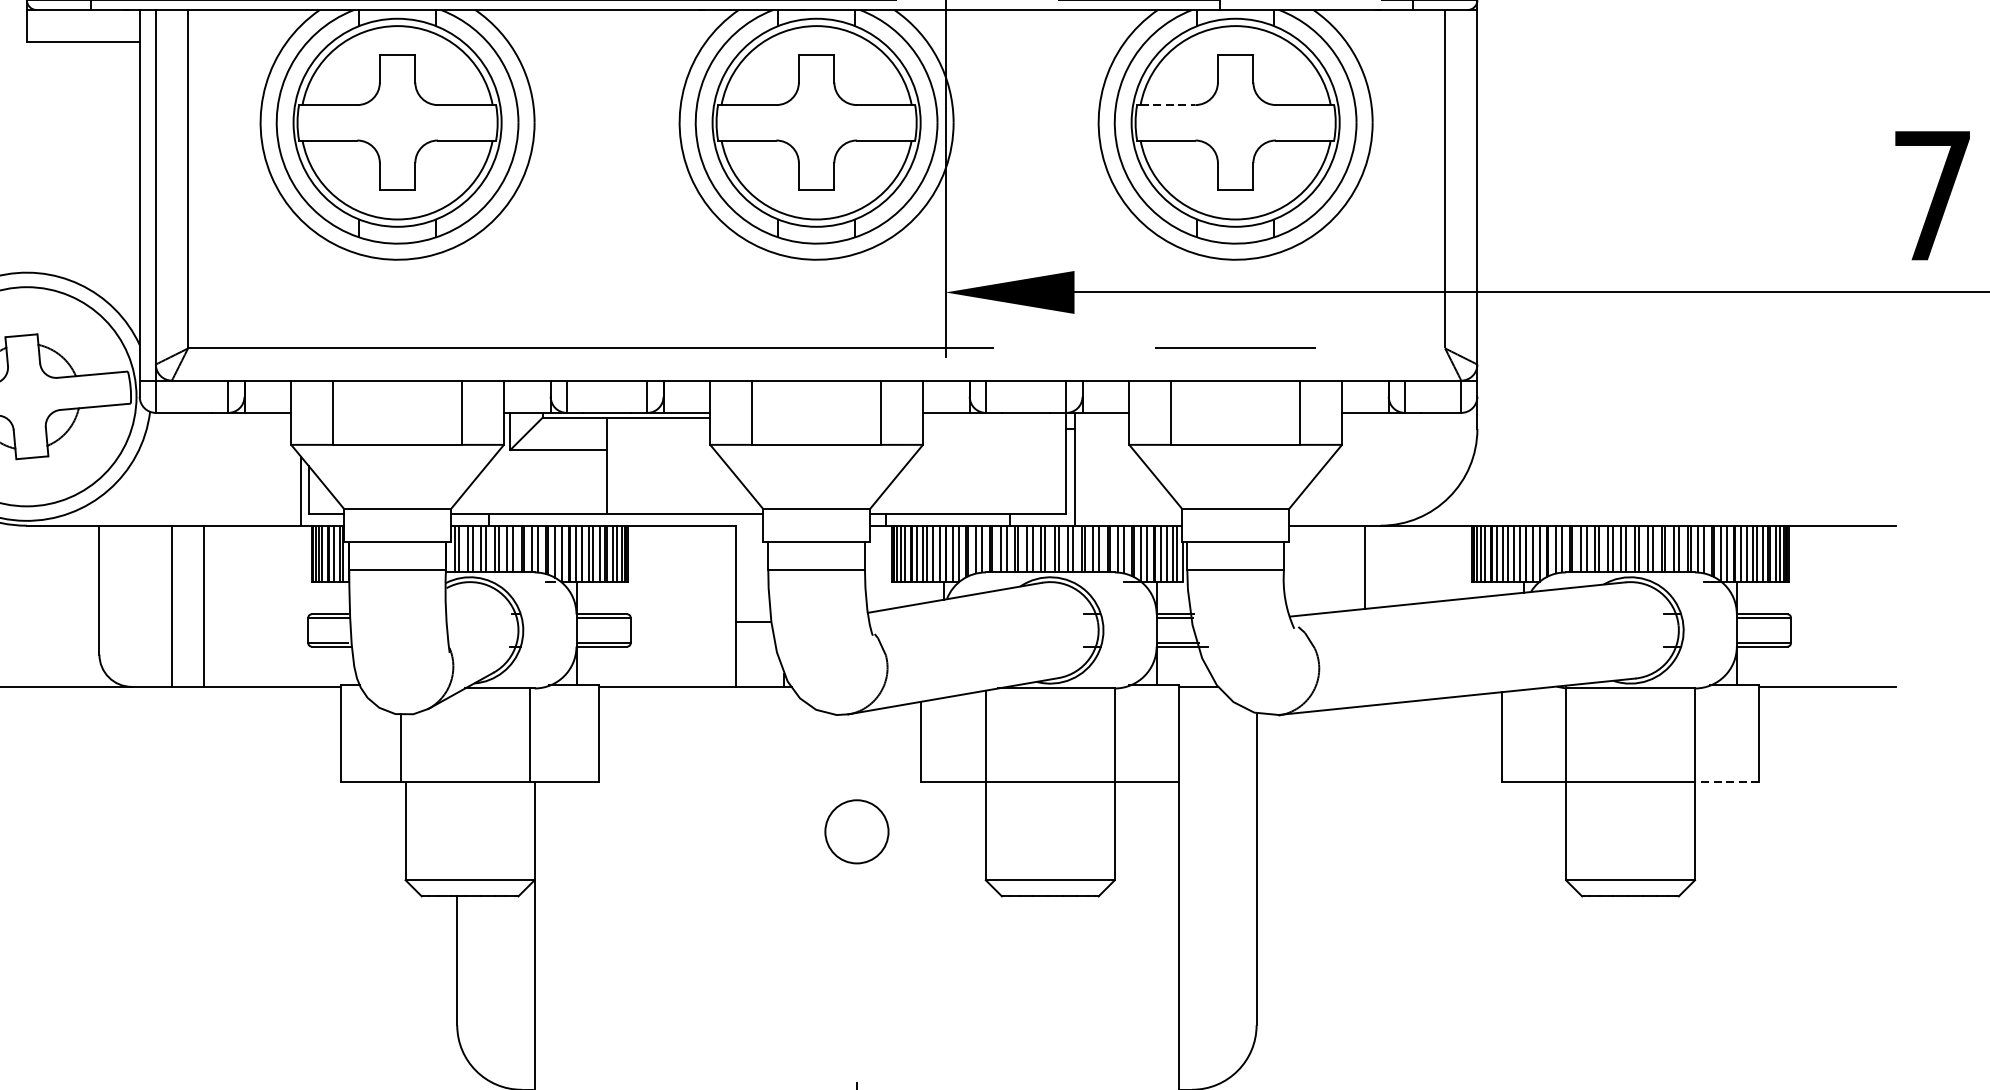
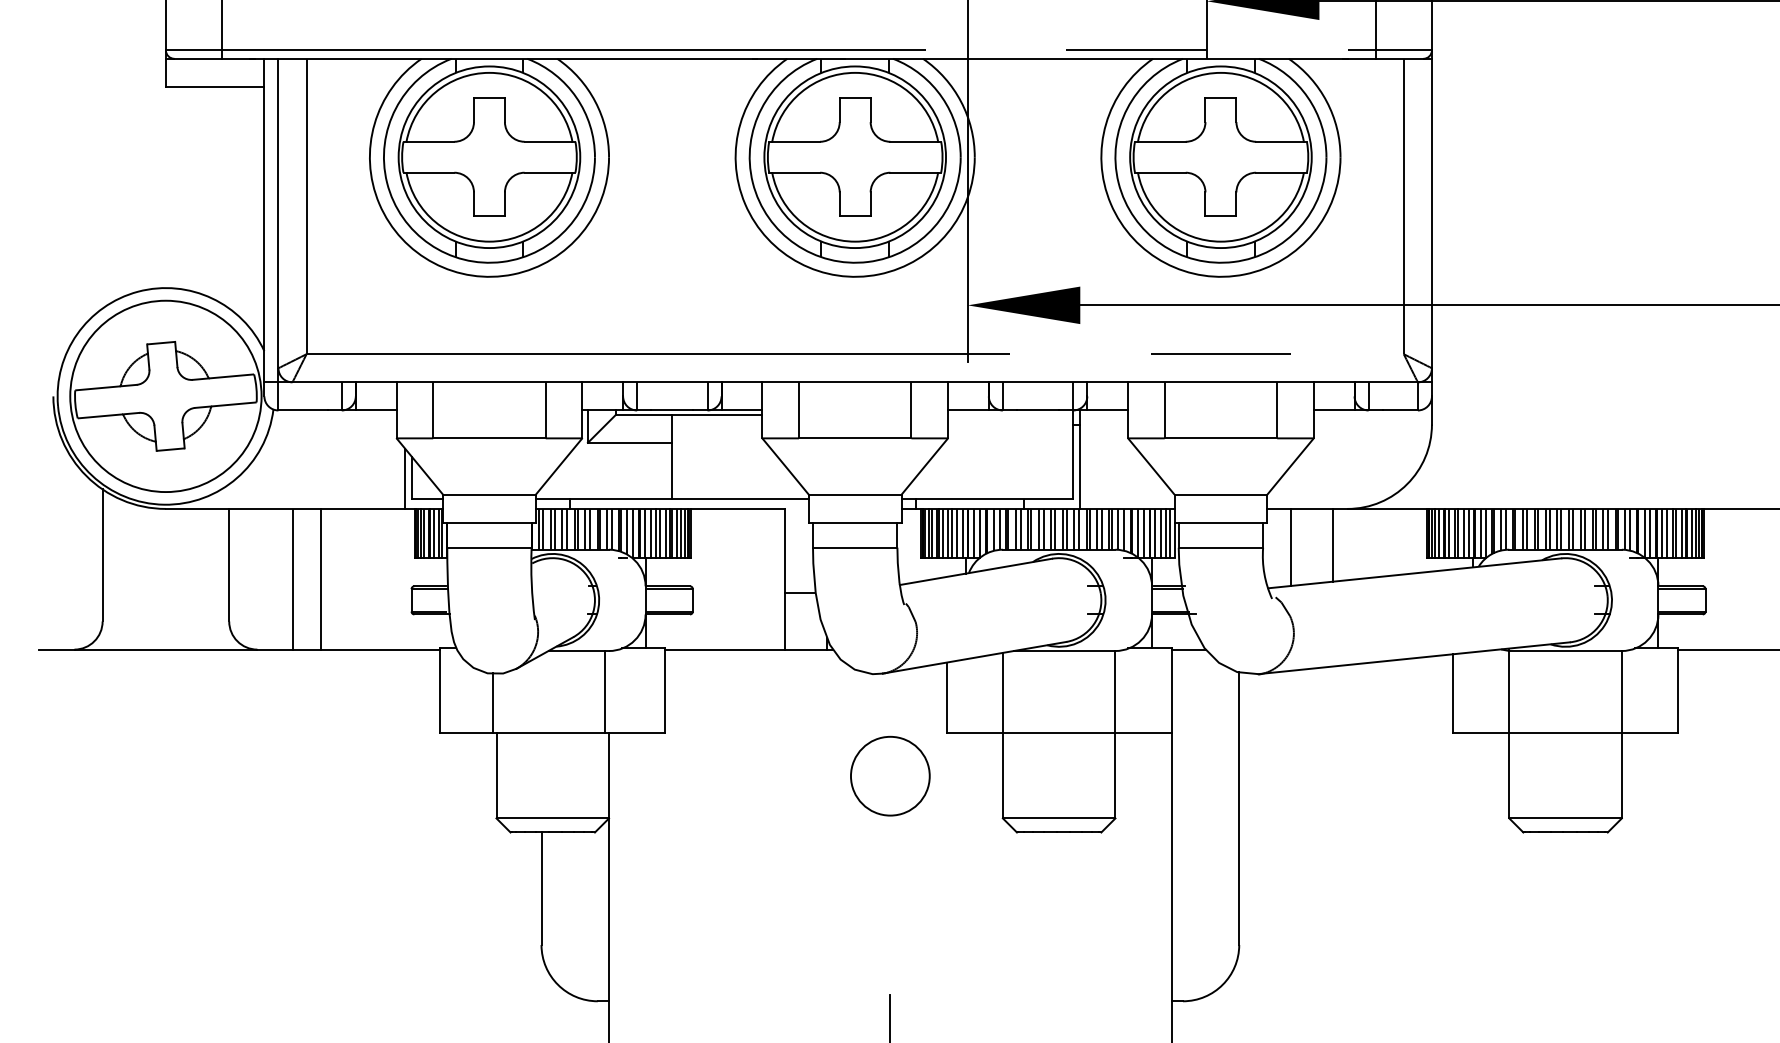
line: (1167, 104) -> (1161, 141), dashed -> solid
line: (1316, 568) -> (1291, 546), added
line: (1726, 781) -> (1649, 732), dashed -> solid
circle: (857, 831) -> (890, 775), size x1.43

